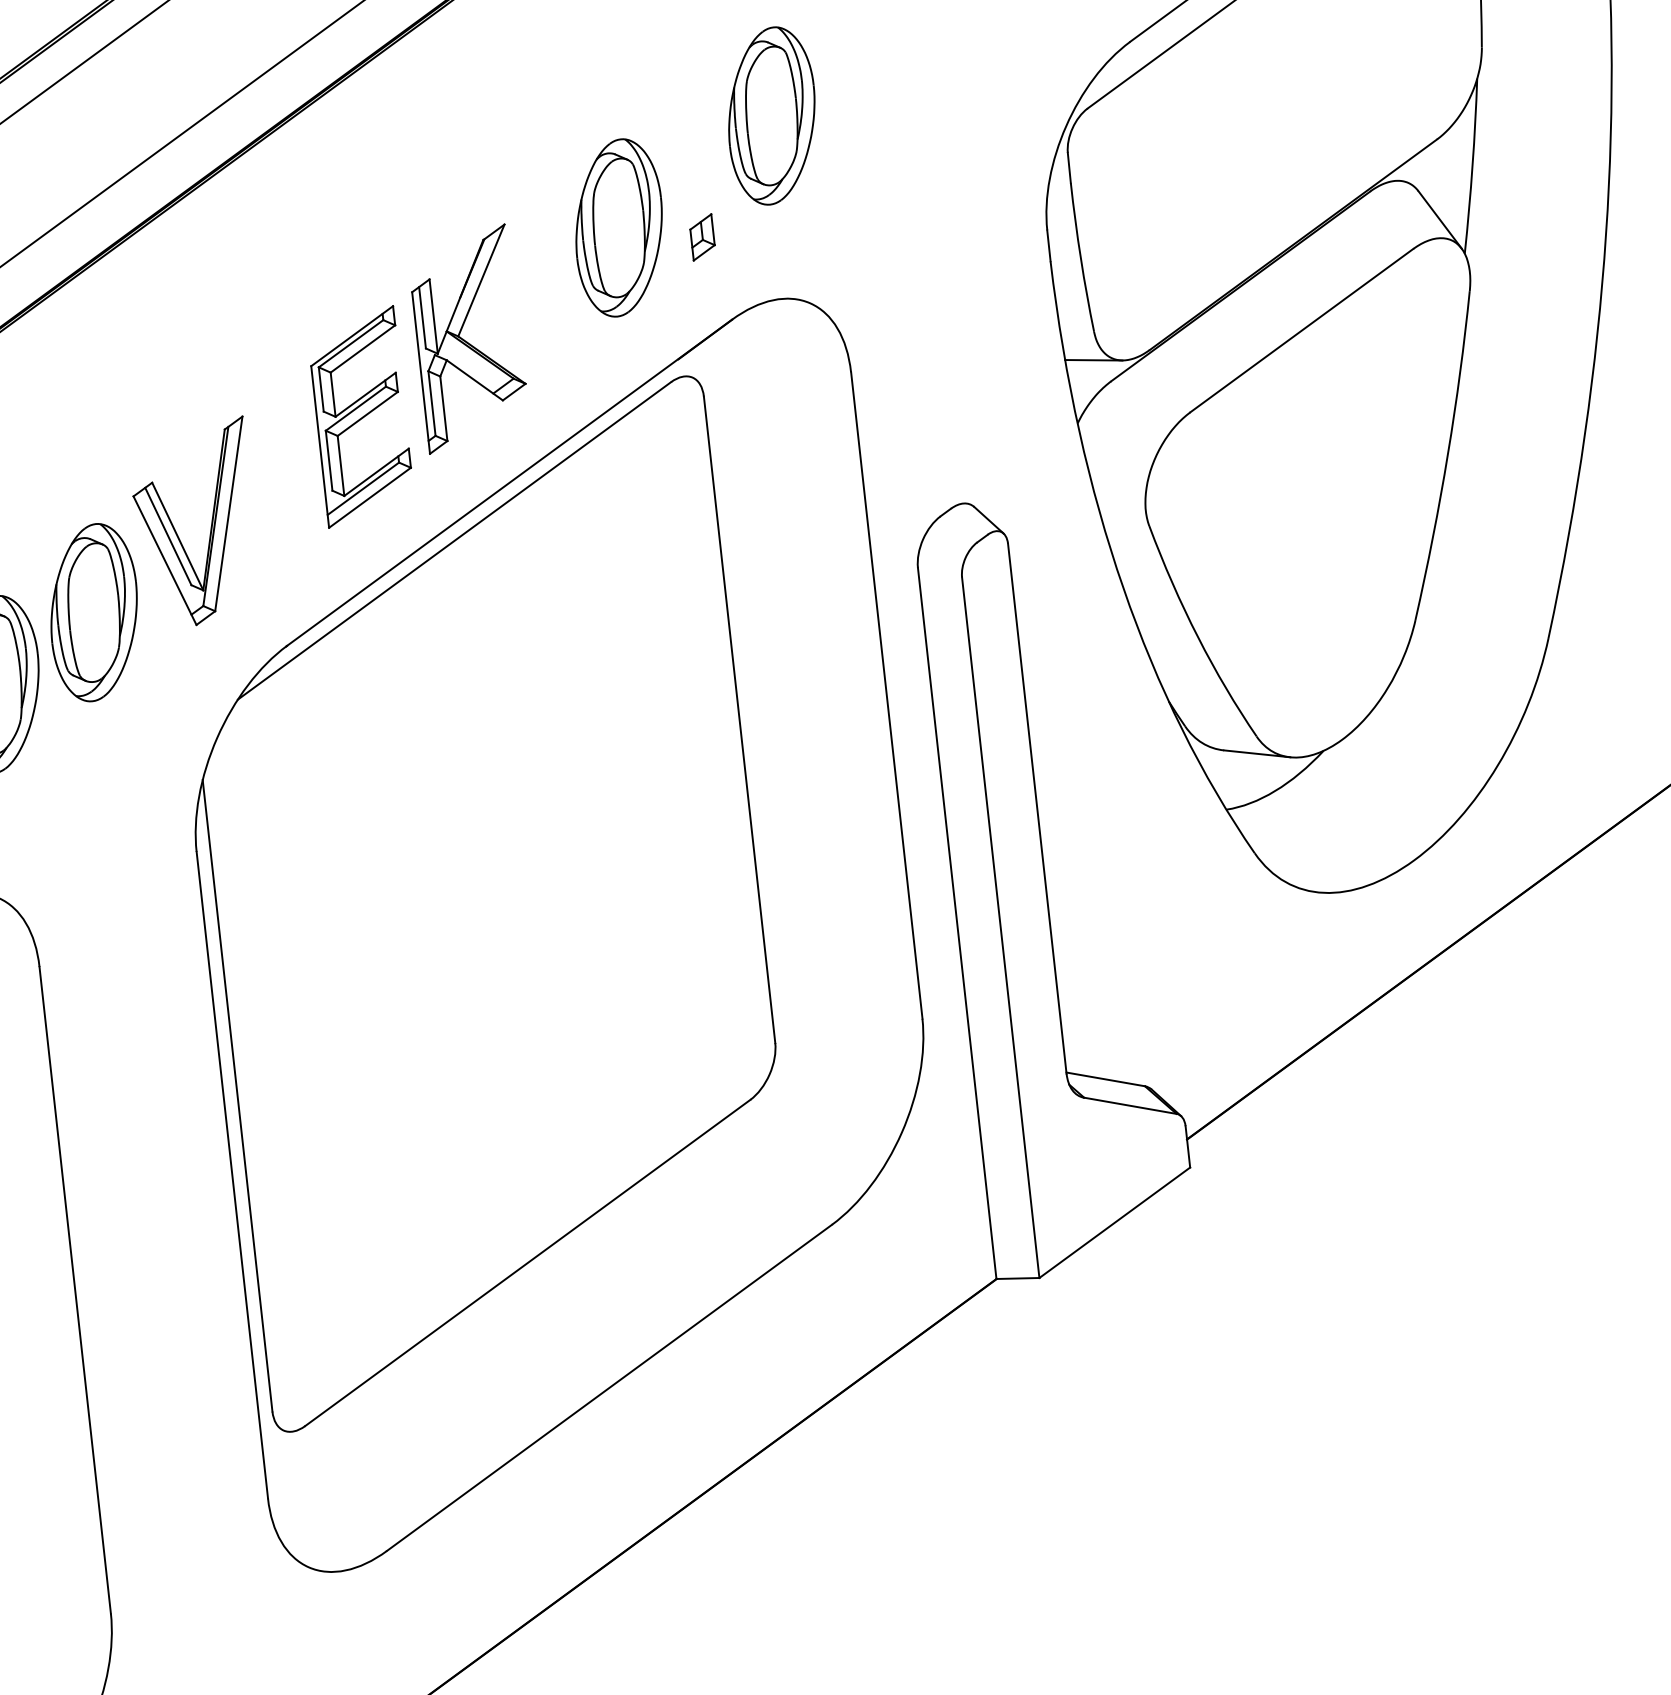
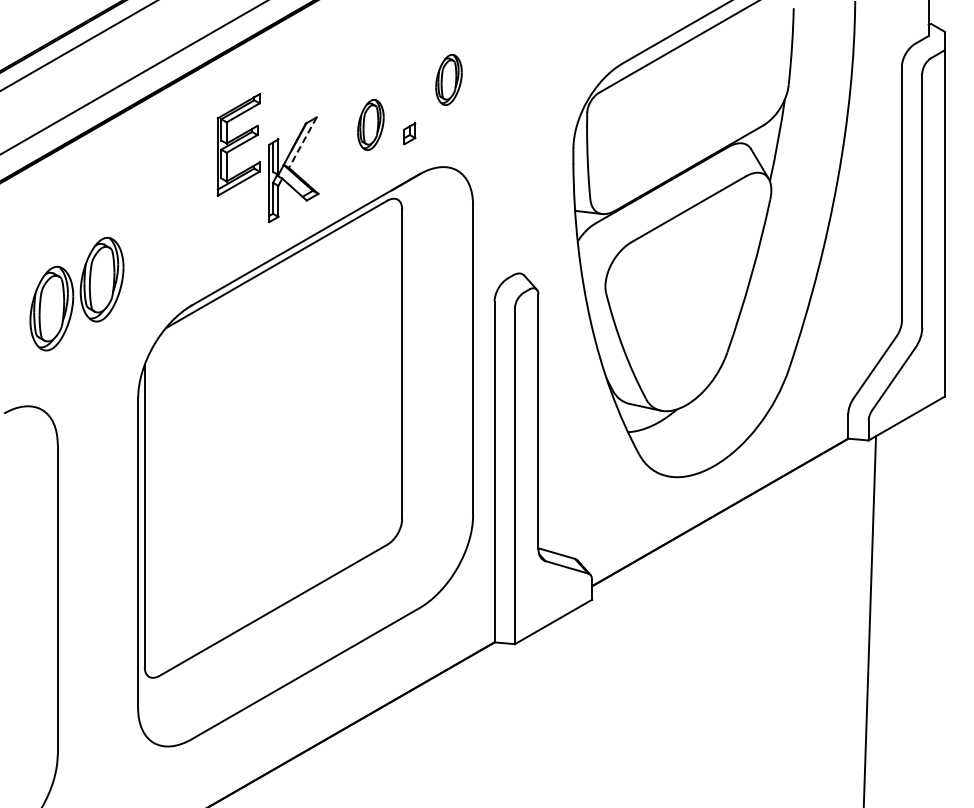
part: (770, 115) -> (448, 79), size x0.6
part: (618, 227) -> (370, 124), size x0.6
line: (480, 280) -> (302, 142), solid -> dashed
part: (360, 415) -> (238, 144), moved
part: (209, 523) -> (161, 243), removed

